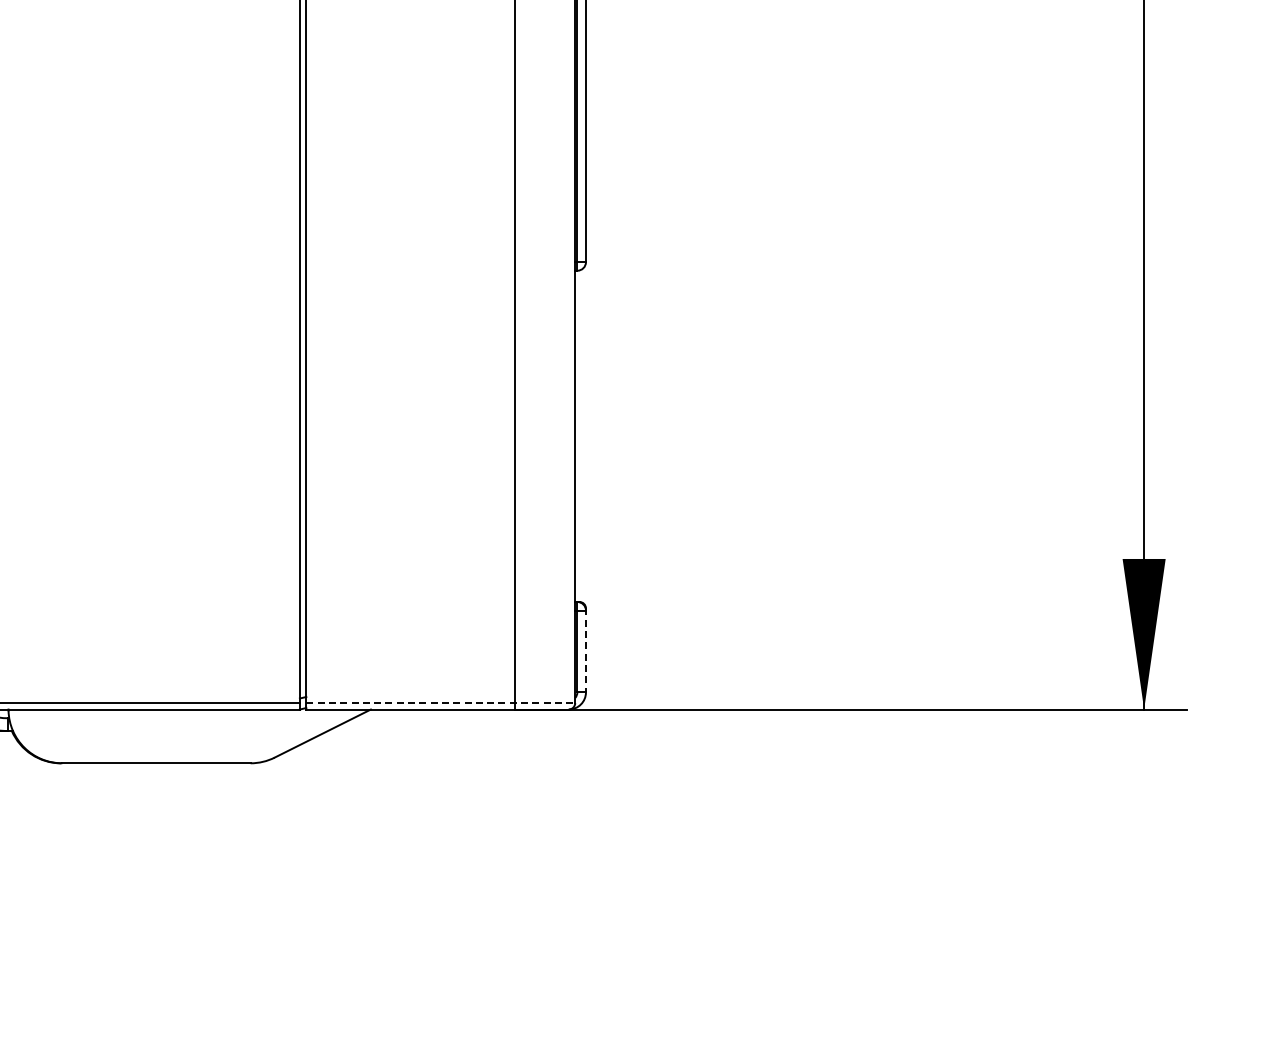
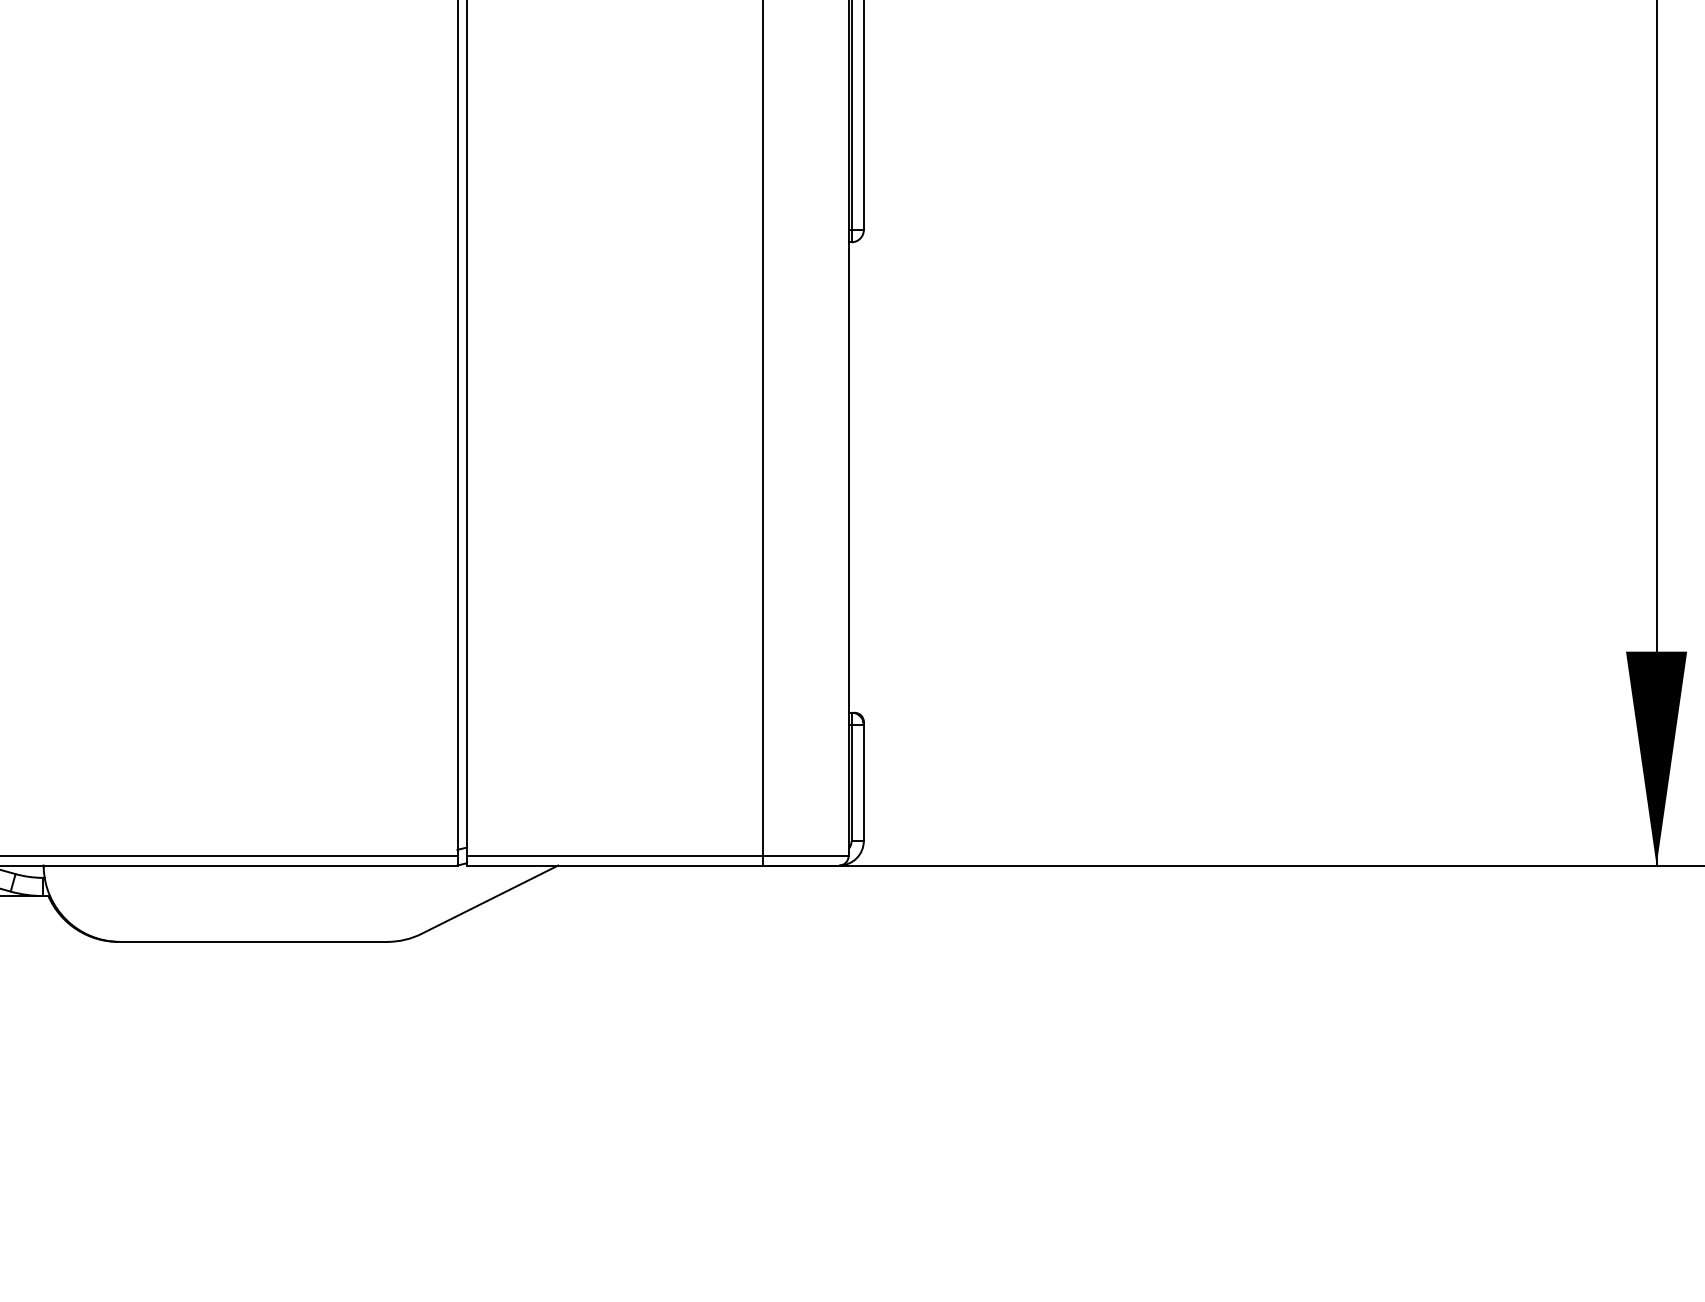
line: (585, 650) -> (863, 781), dashed -> solid
line: (441, 703) -> (658, 856), dashed -> solid

